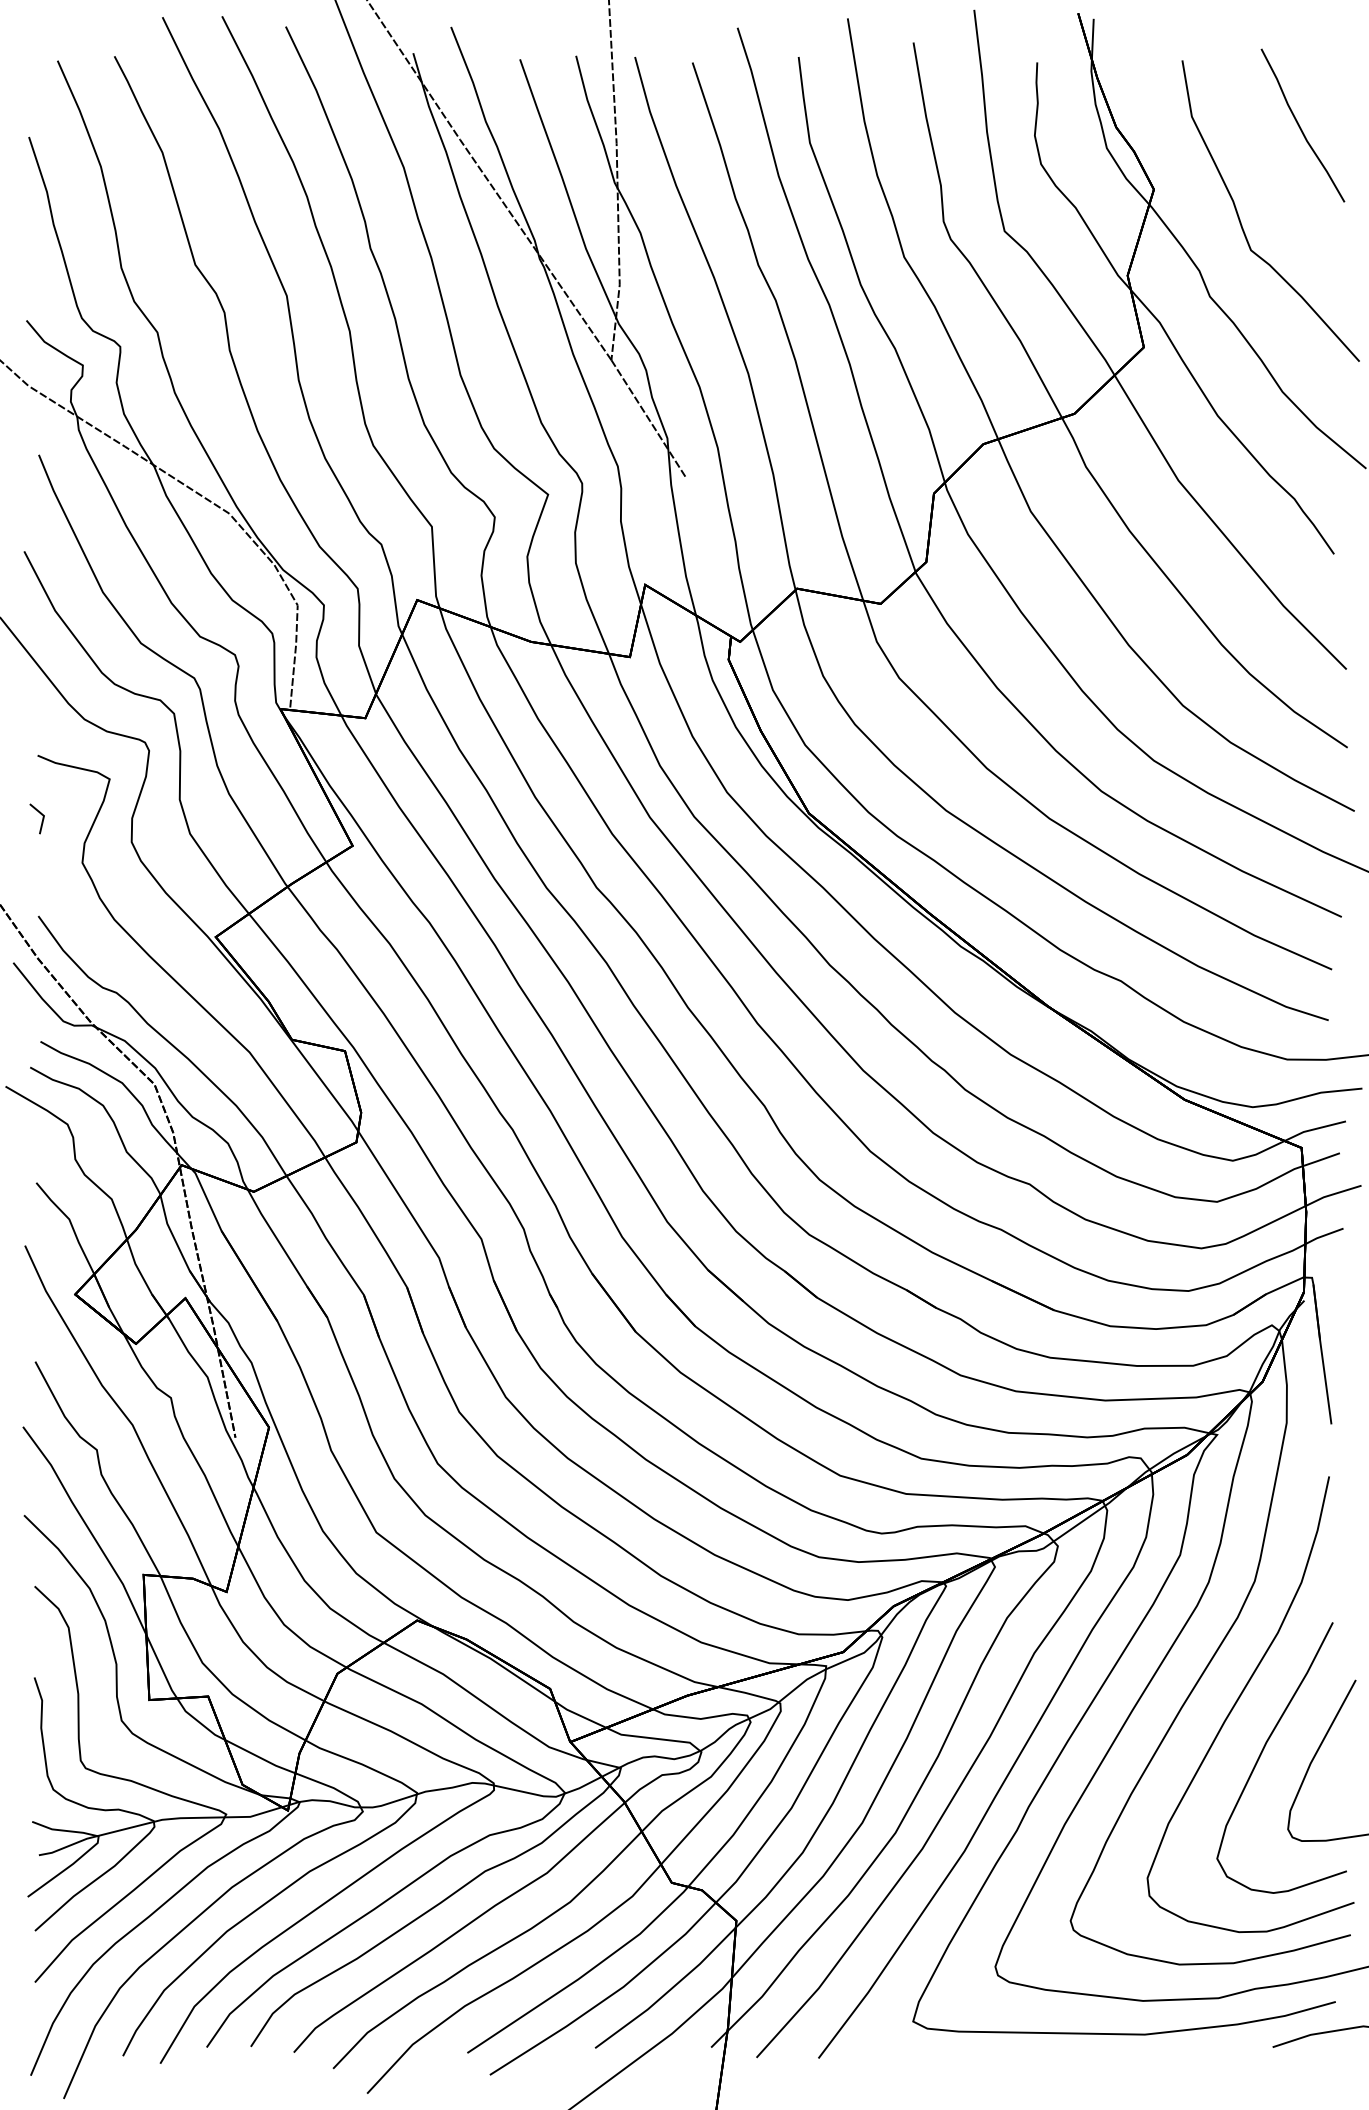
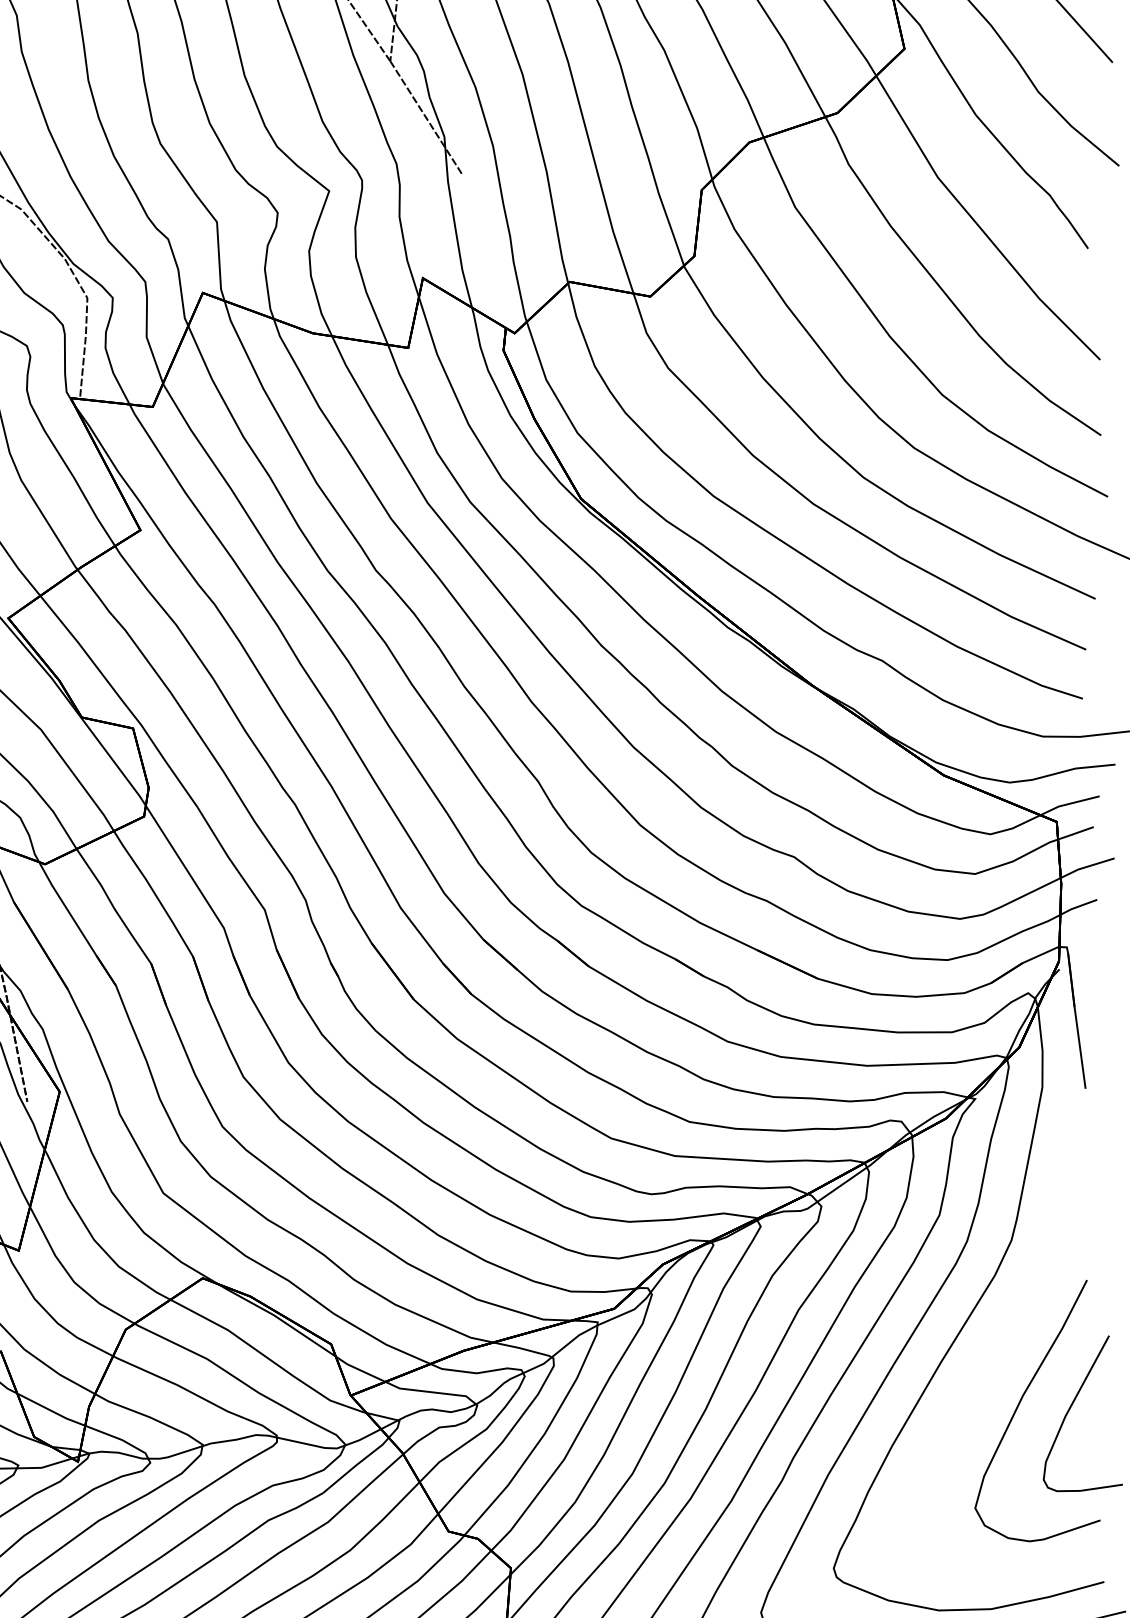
curve: (1240, 1697) -> (997, 1352), removed

